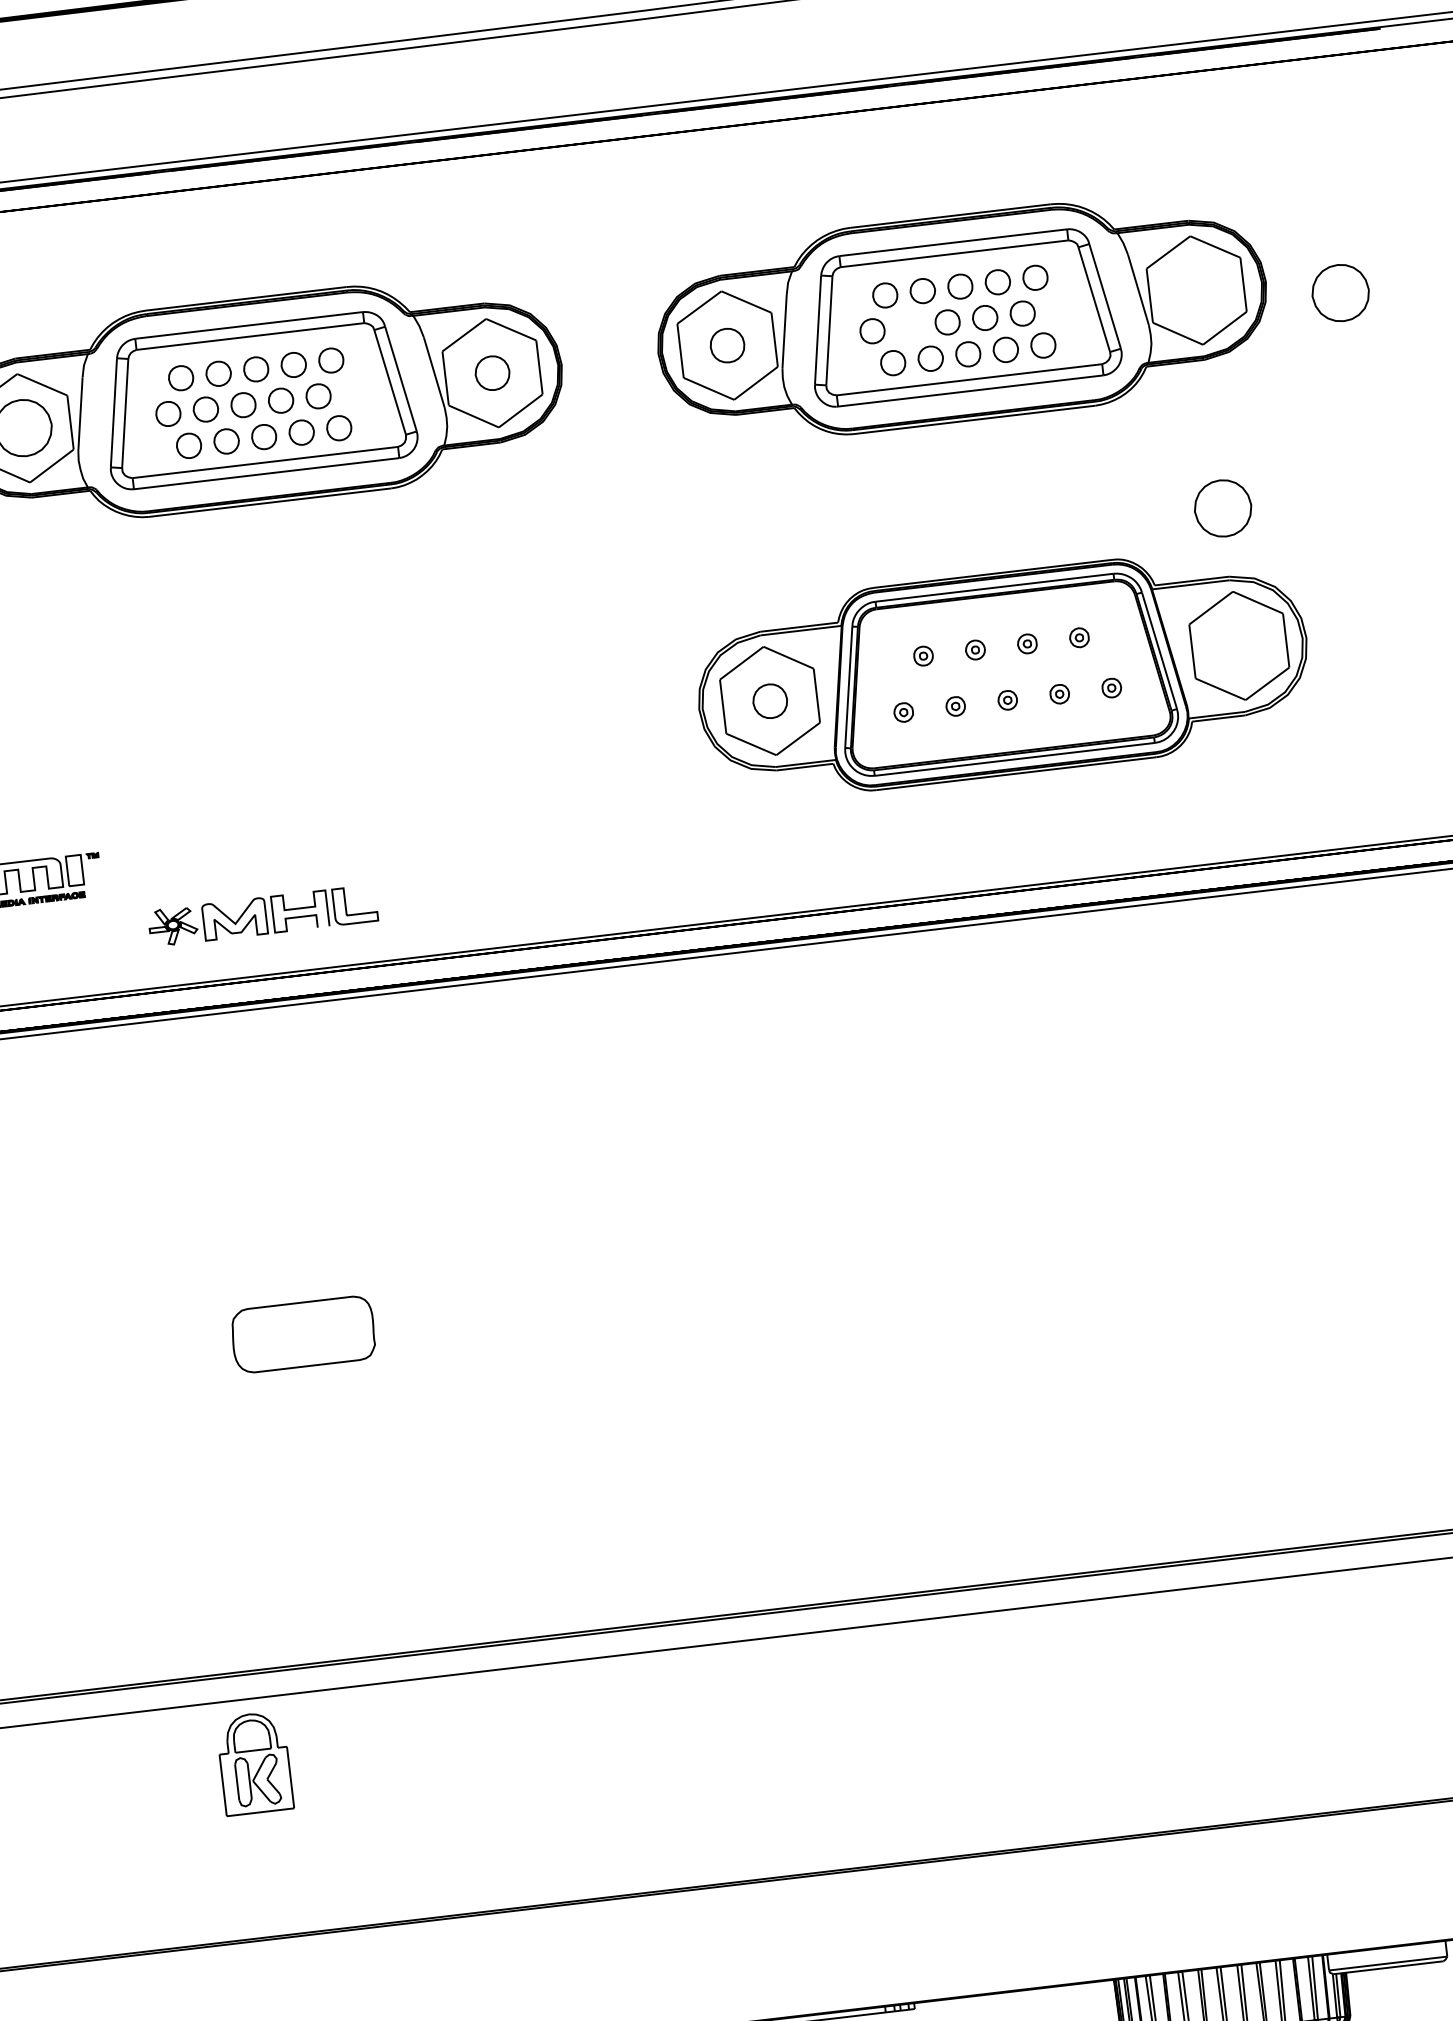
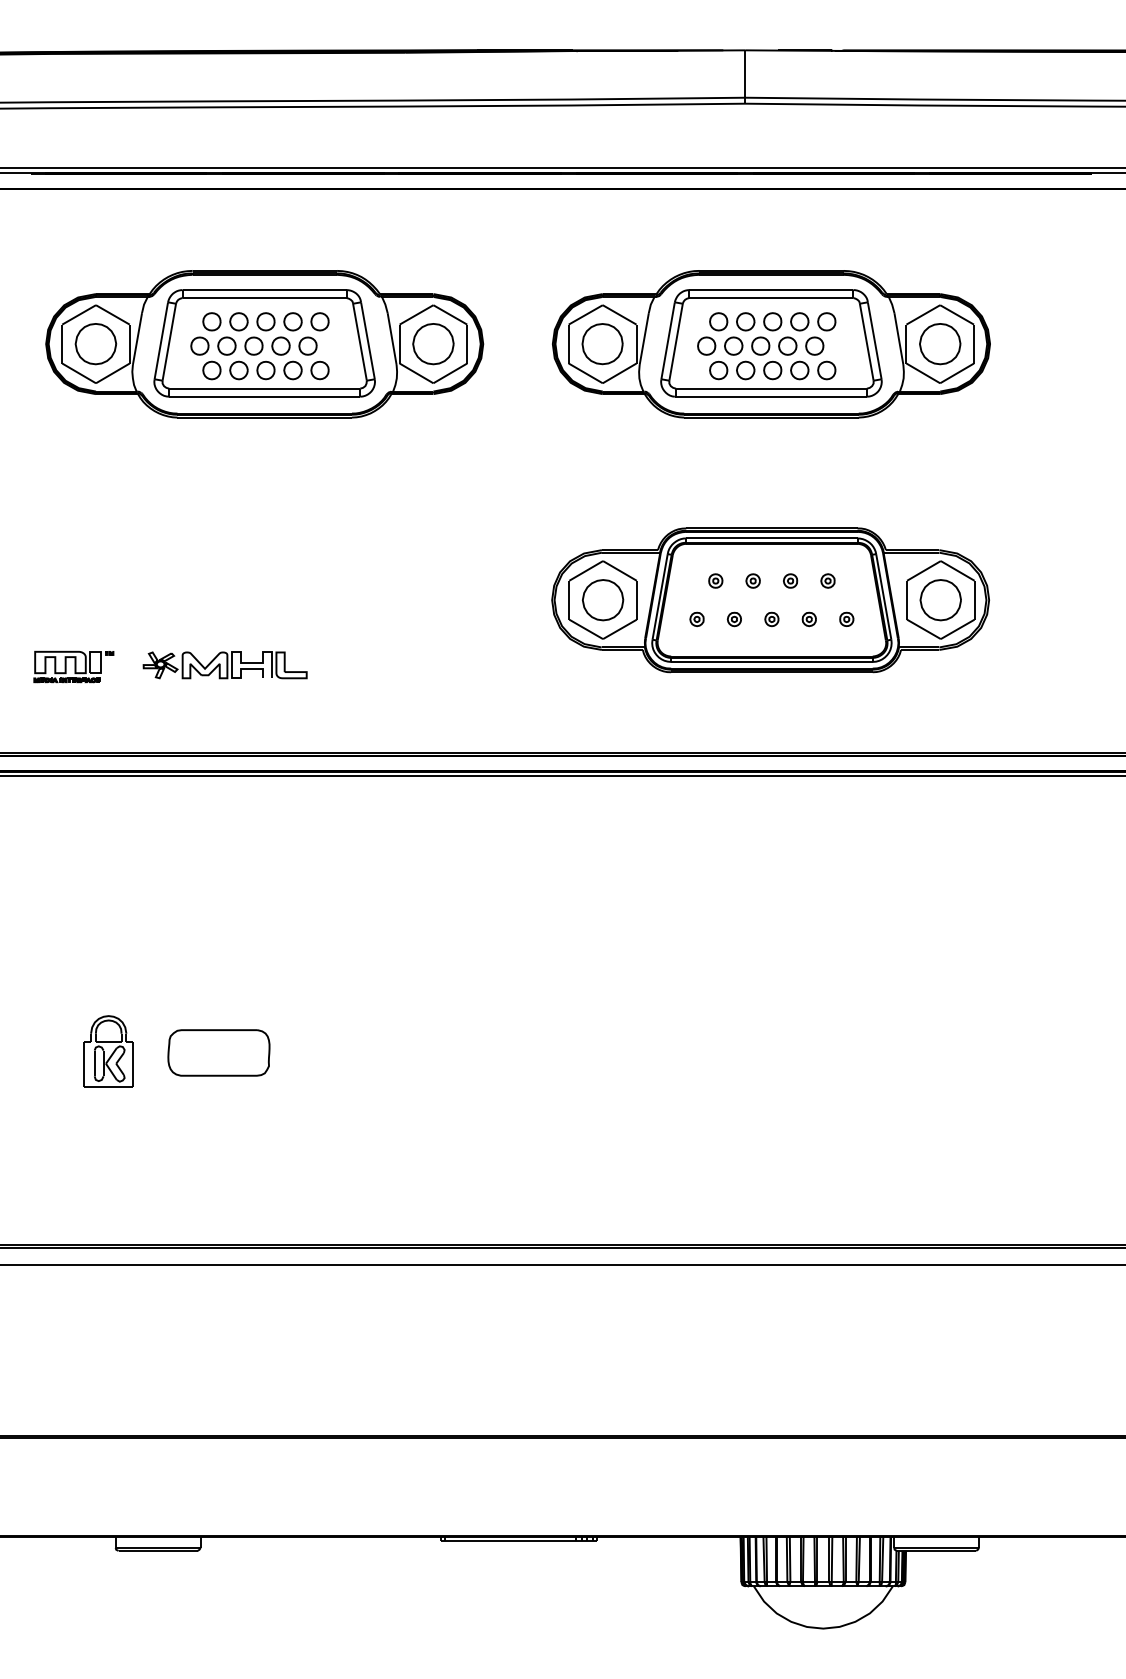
part: (1341, 293) -> (940, 344), moved
part: (909, 325) -> (733, 345), added
part: (727, 345) -> (602, 344), size x1.67
part: (492, 373) -> (433, 344), size x1.67
part: (1222, 508) -> (940, 600), moved
part: (770, 701) -> (603, 600), size x1.67
part: (262, 916) -> (224, 665), moved
part: (302, 1334) -> (218, 1052), moved
part: (254, 1763) -> (108, 1051), moved

